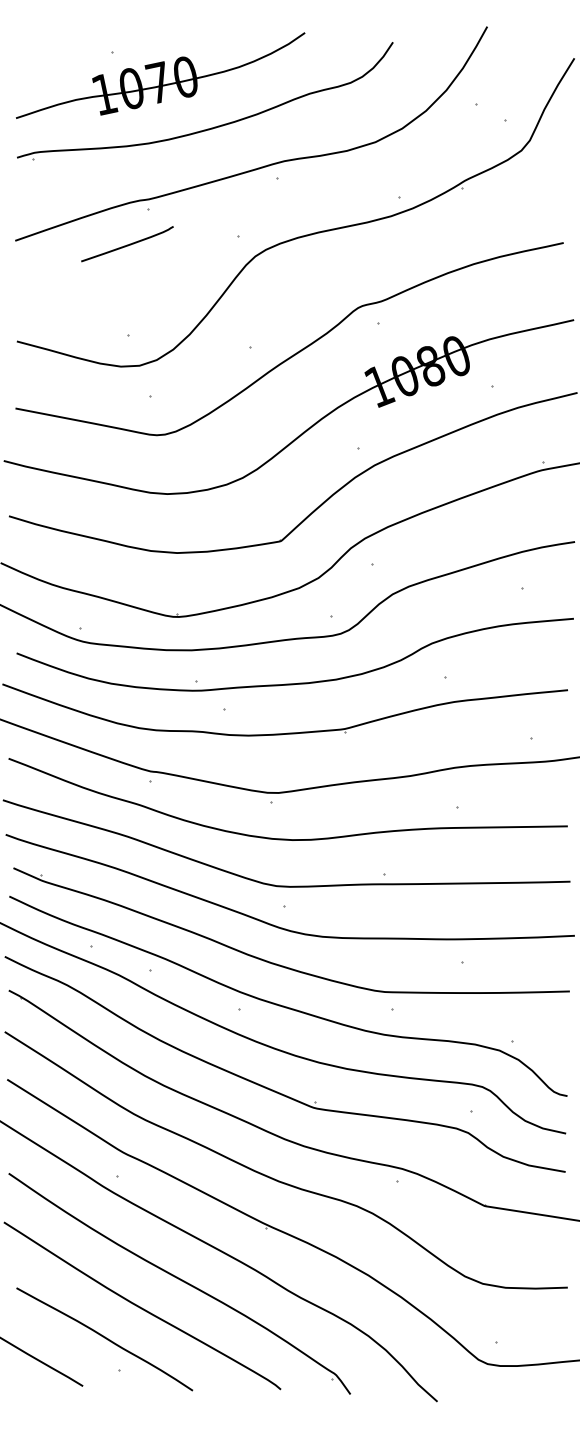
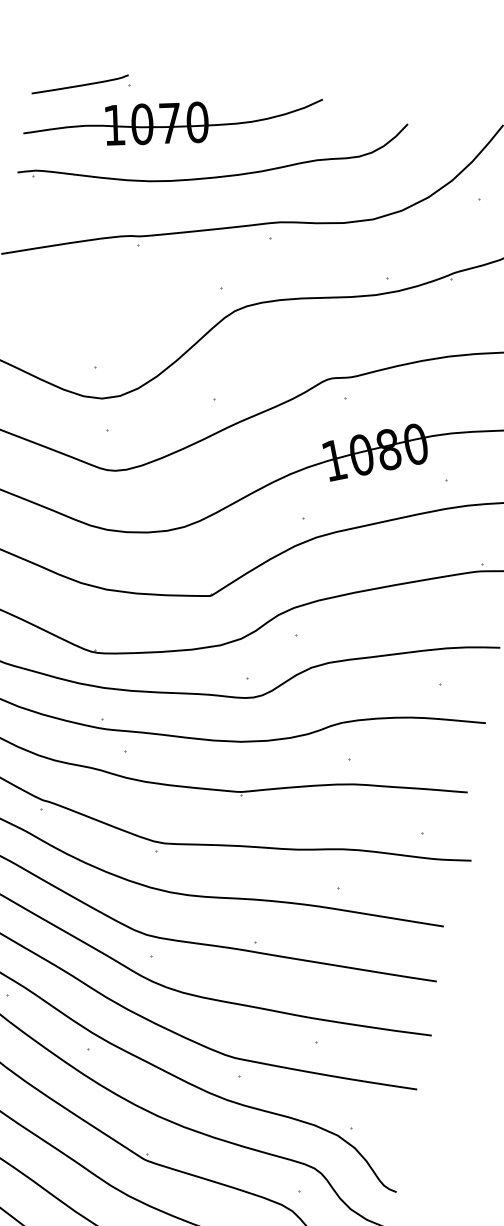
curve: (127, 244) -> (80, 84), moved

